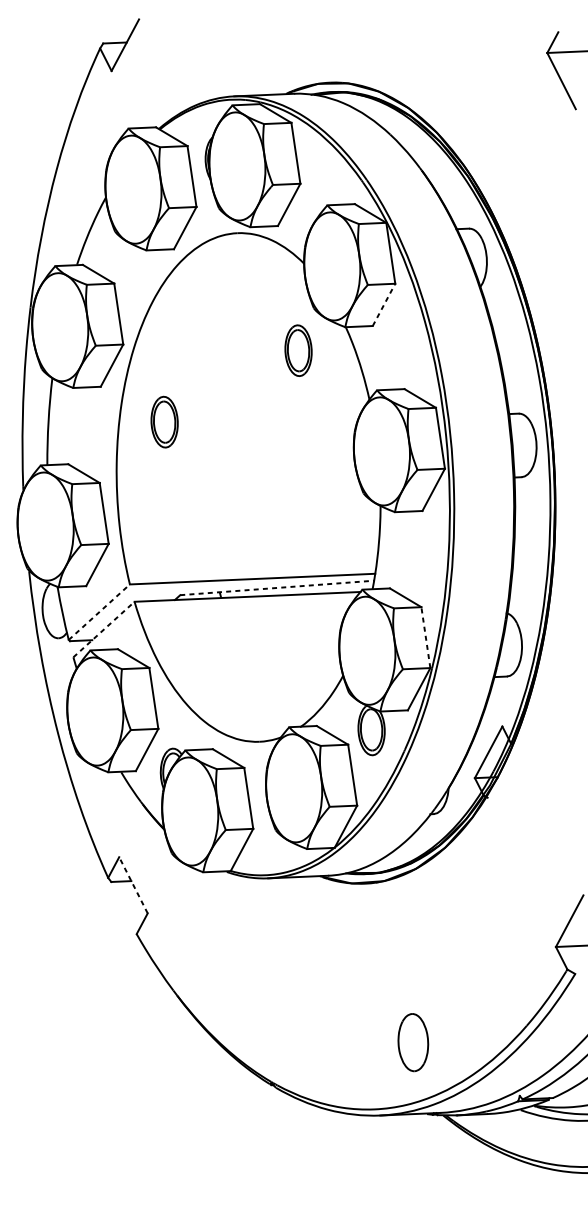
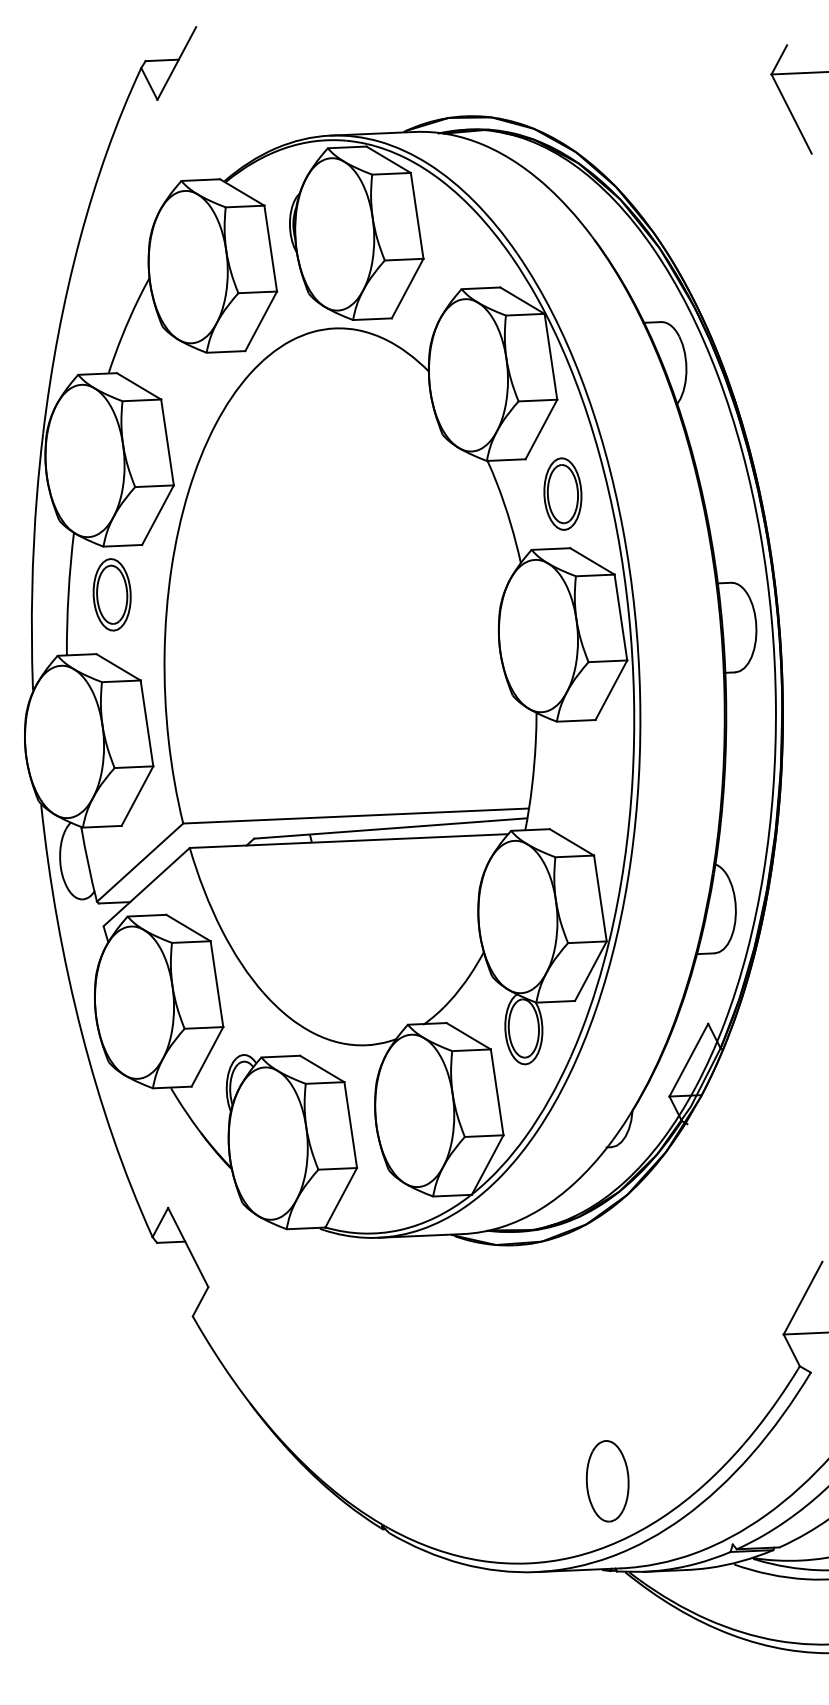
line: (384, 304) -> (541, 429), dashed -> solid
part: (298, 350) -> (562, 493), moved
part: (164, 421) -> (111, 594), moved
line: (276, 587) -> (390, 828), dashed -> solid
line: (99, 612) -> (140, 862), dashed -> solid
line: (104, 629) -> (147, 886), dashed -> solid
line: (425, 637) -> (600, 898), dashed -> solid
line: (133, 885) -> (188, 1247), dashed -> solid
part: (413, 1042) -> (607, 1481), moved

